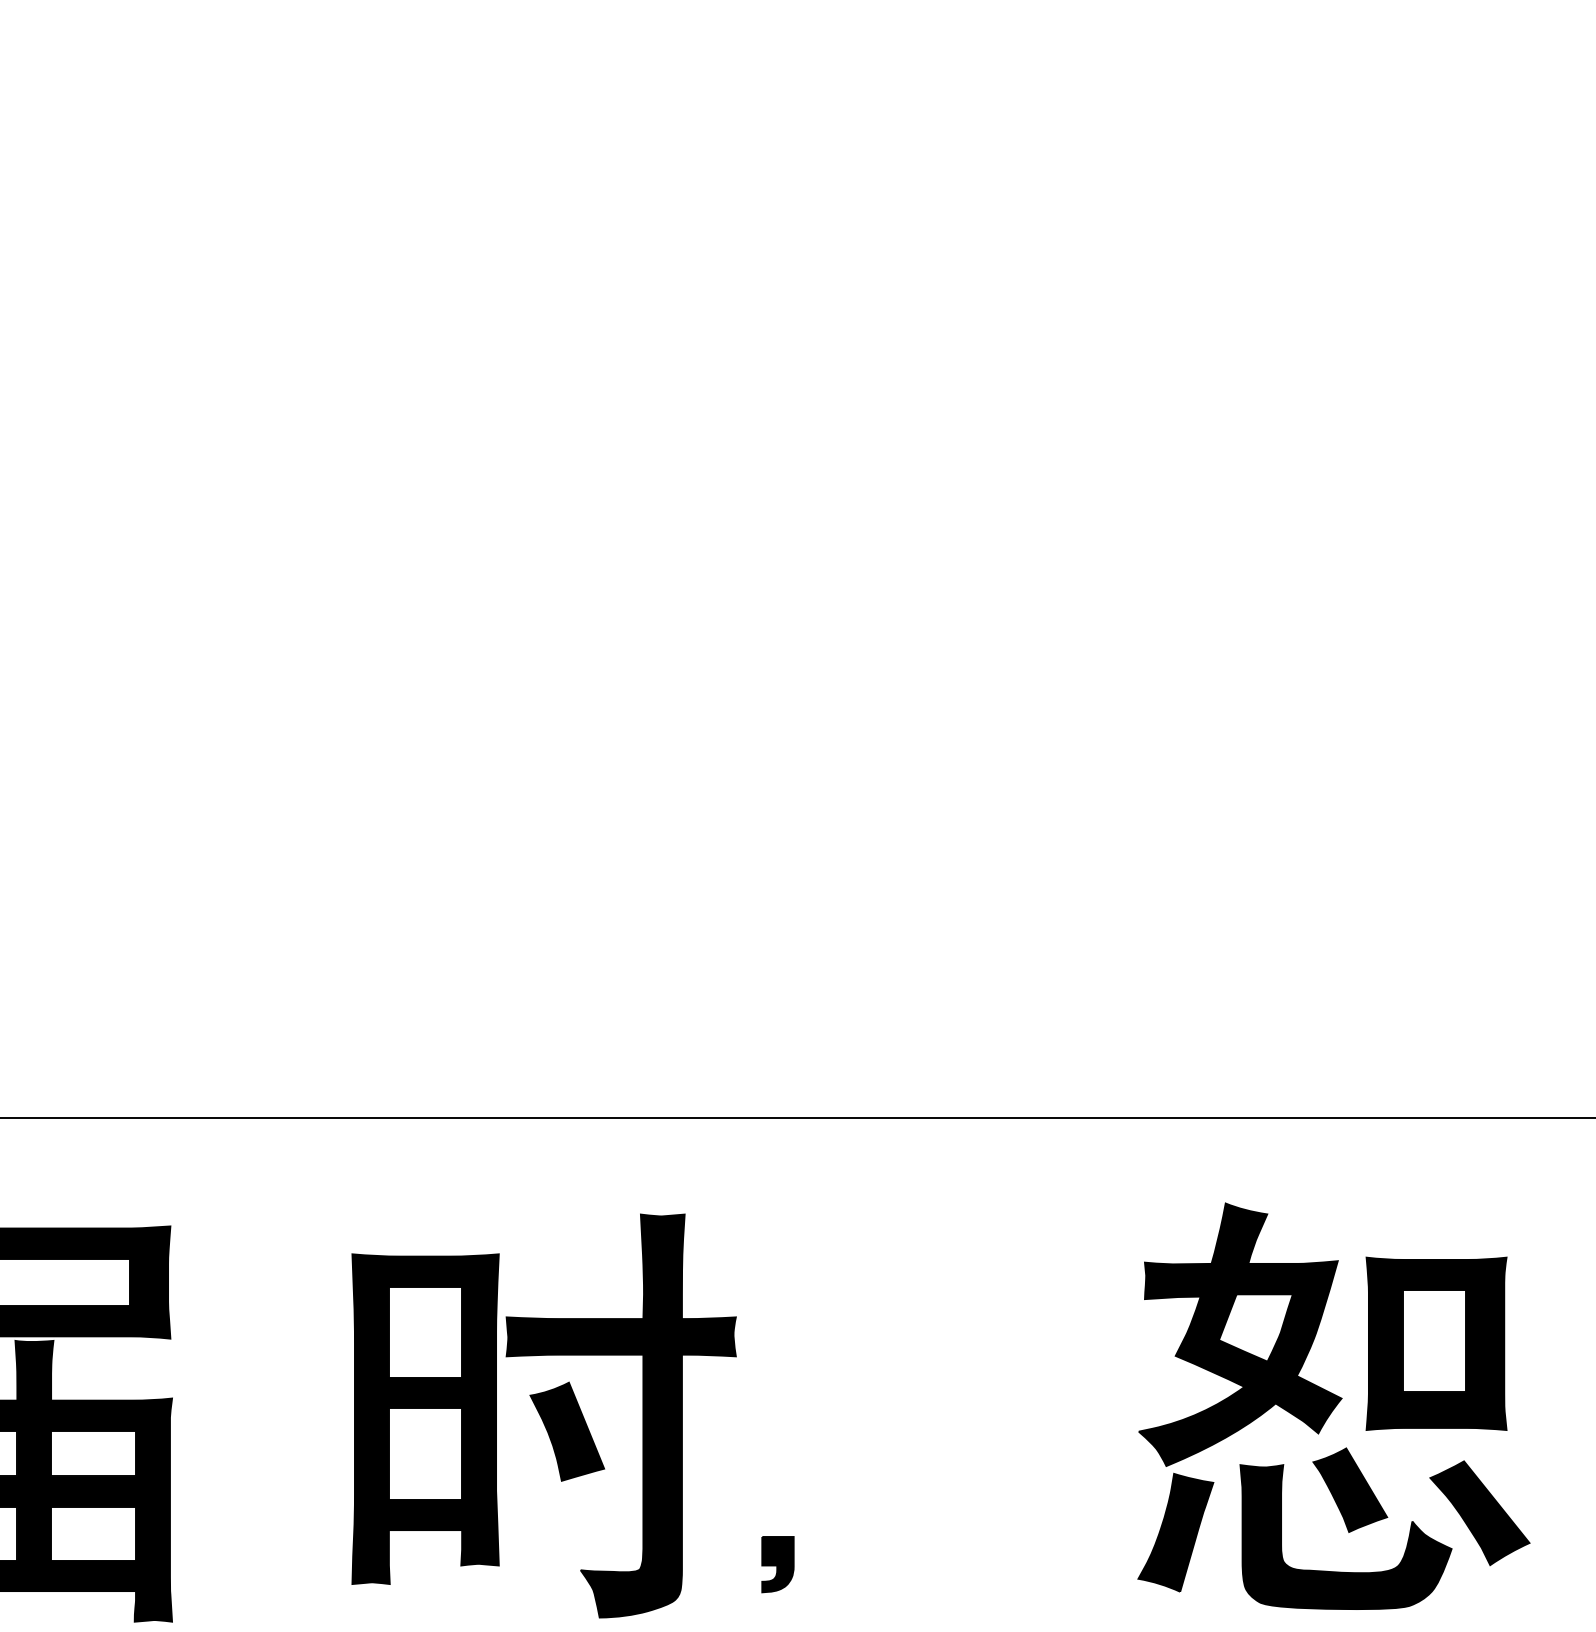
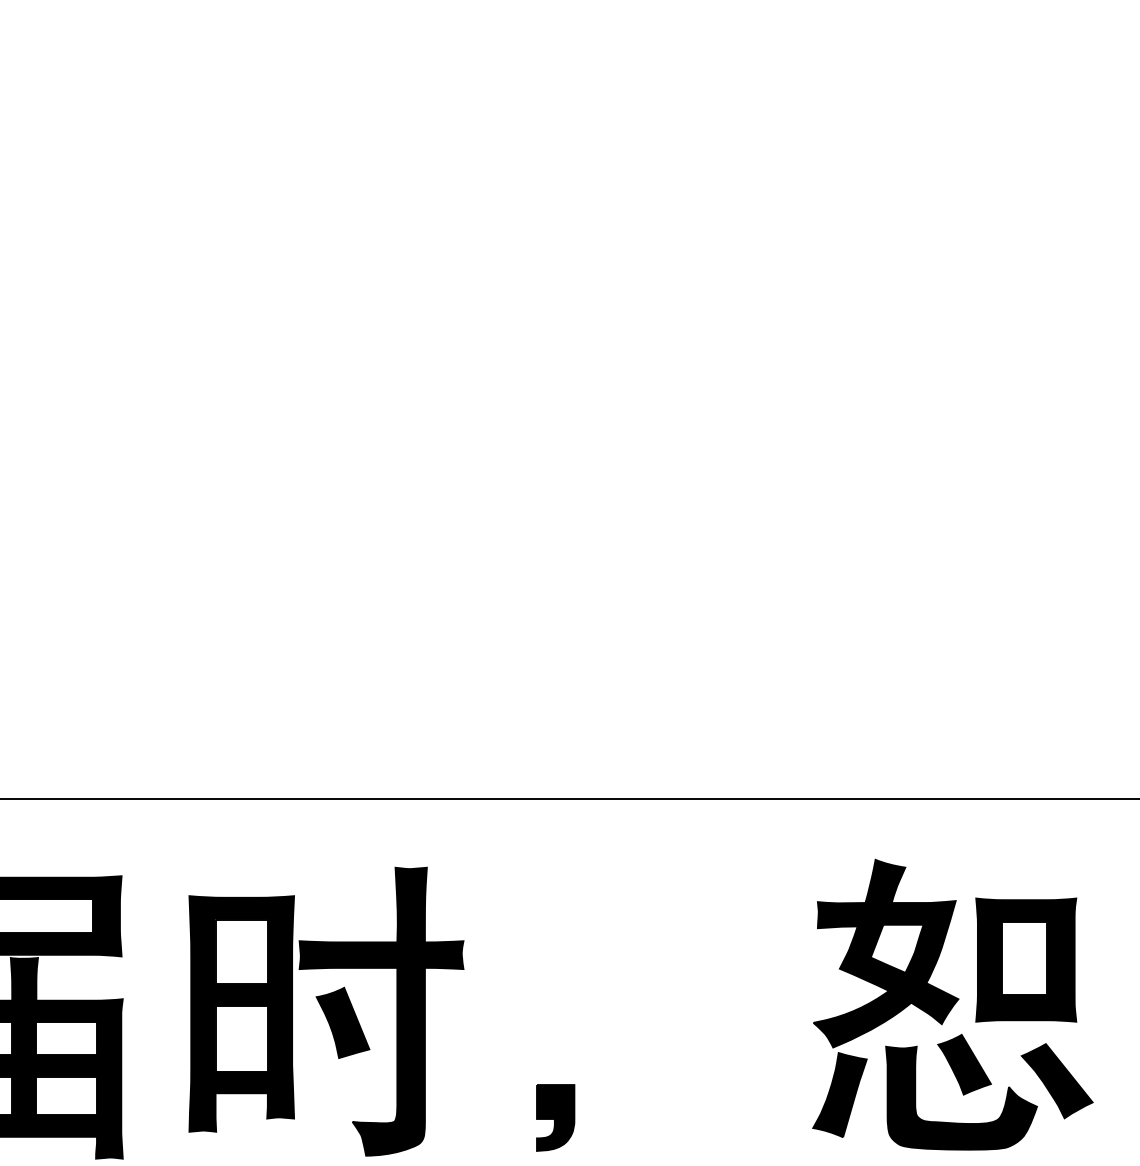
part: (543, 1415) -> (325, 1011), moved
part: (777, 1564) -> (555, 1117), size x1.67

